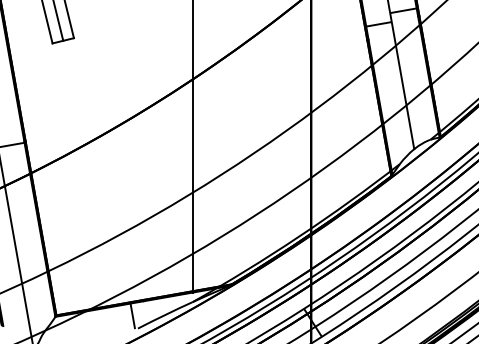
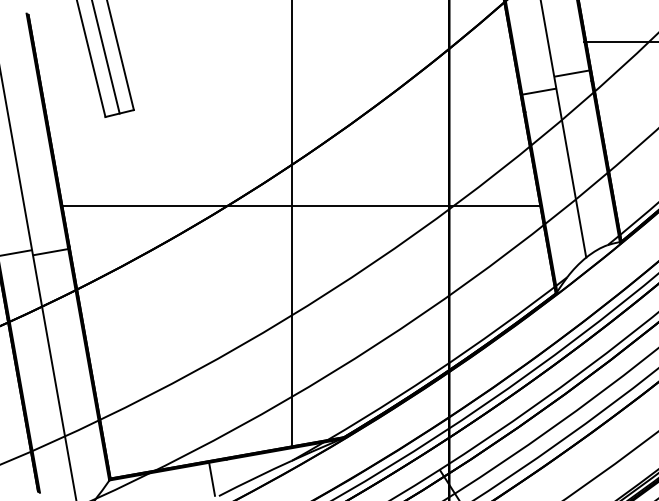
line: (200, 109) -> (301, 205), added

